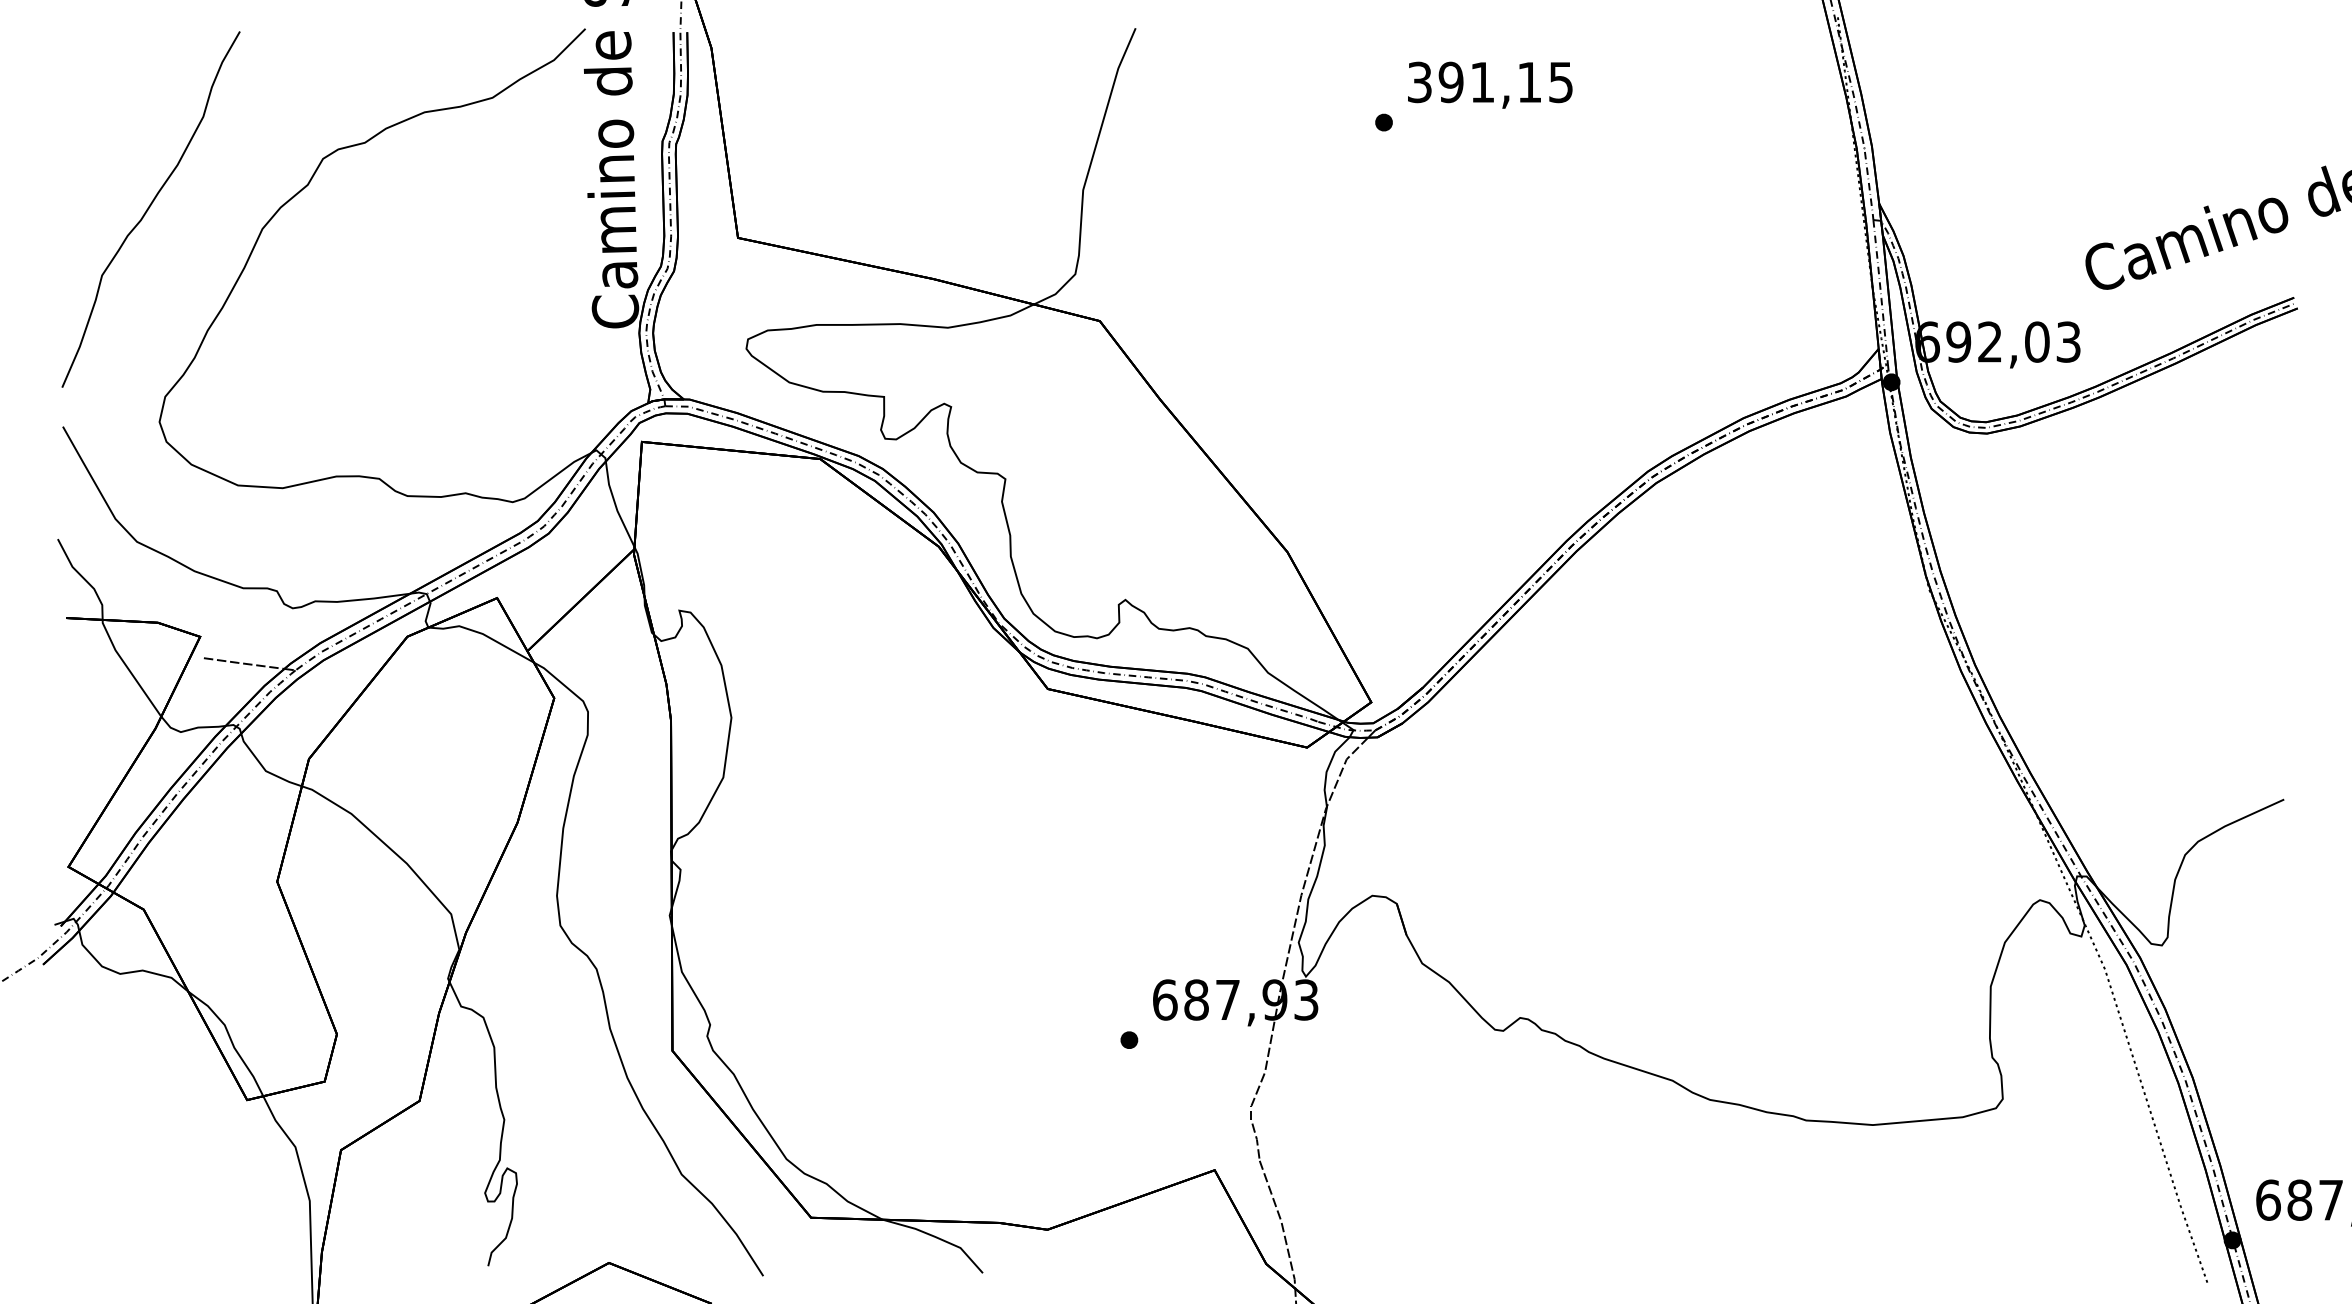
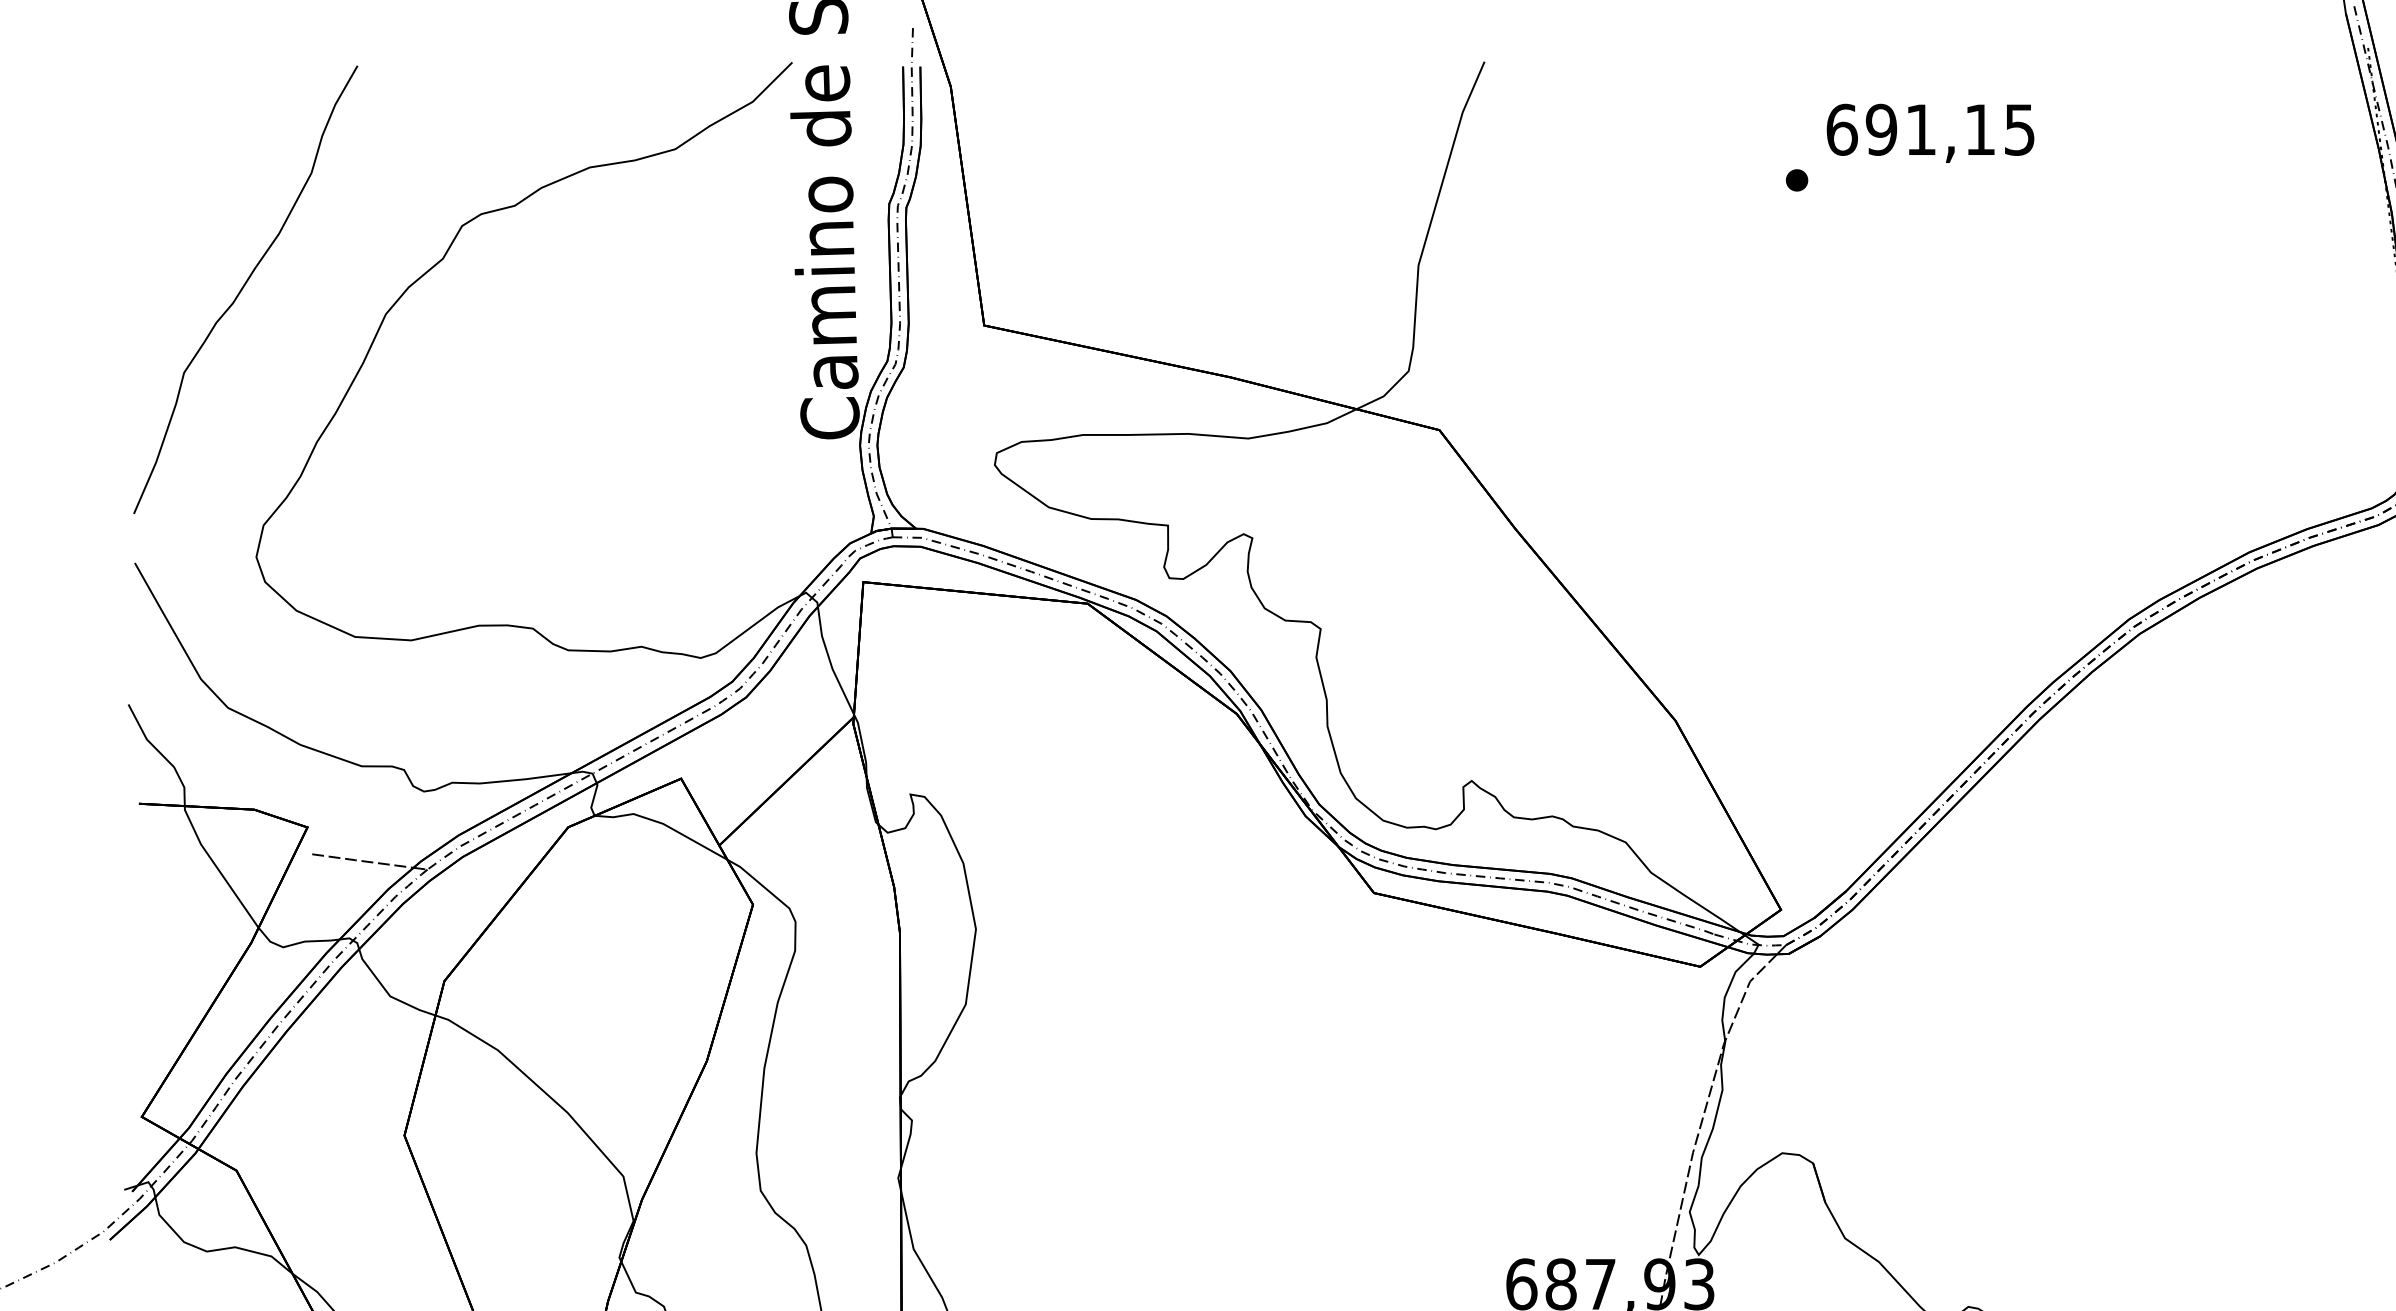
text: (1419, 82) -> (1841, 129), 391,15 -> 691,15

